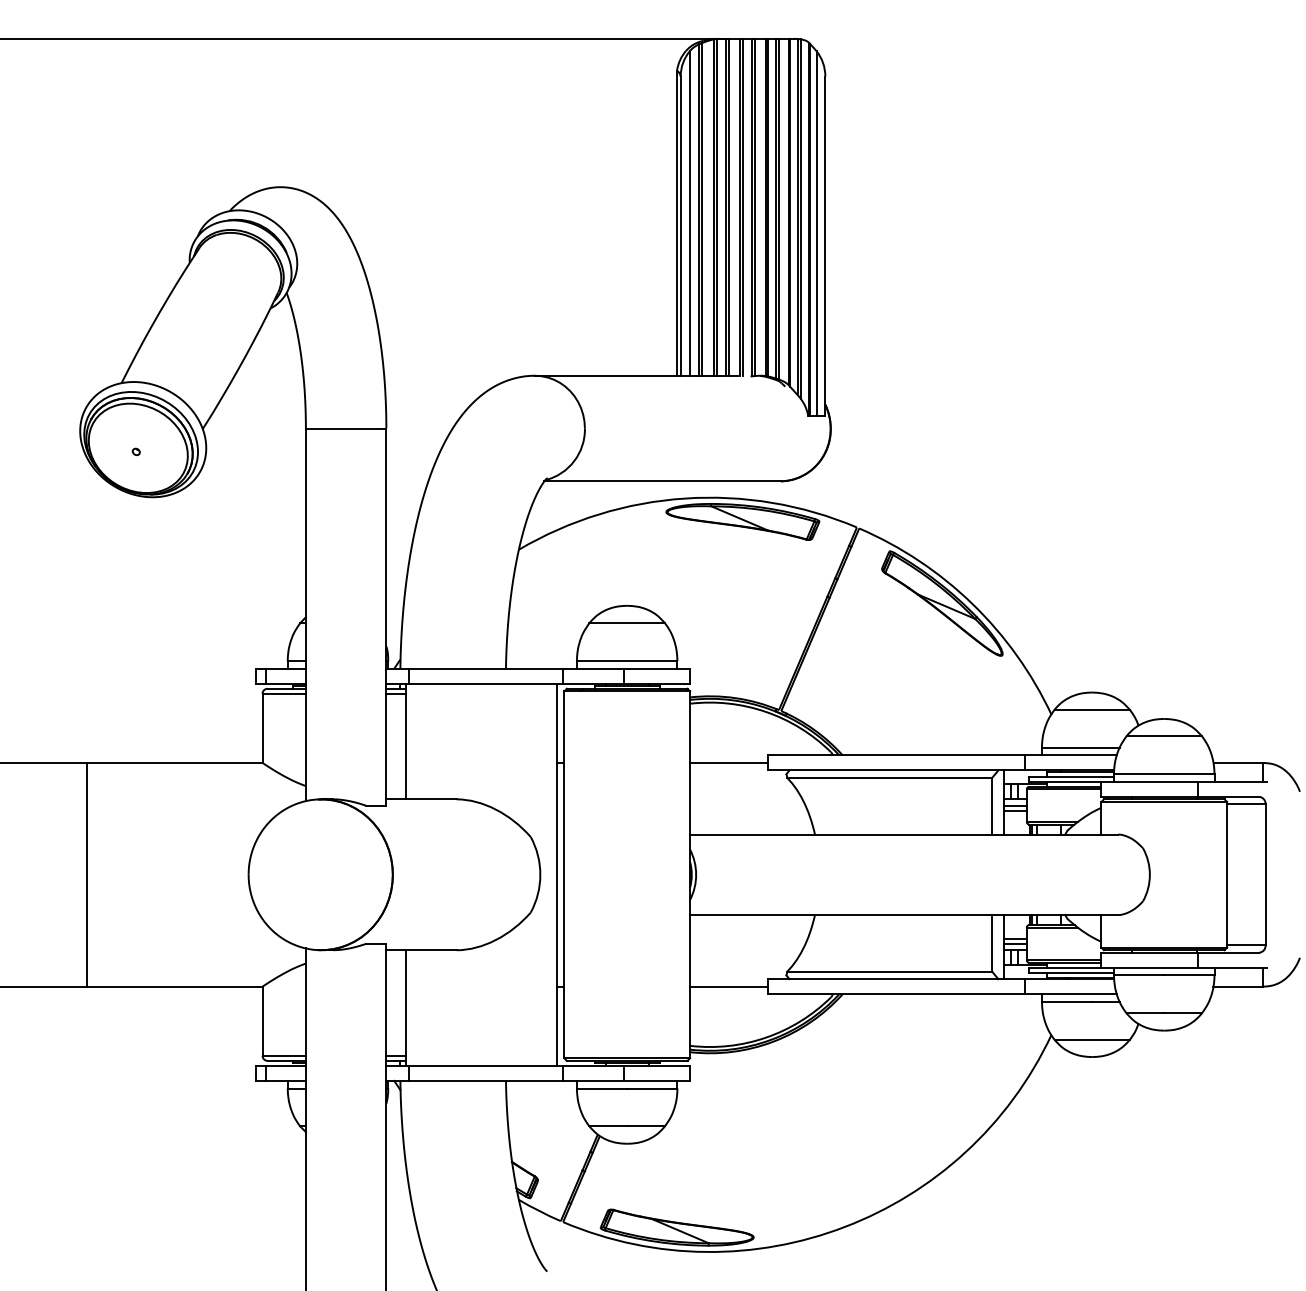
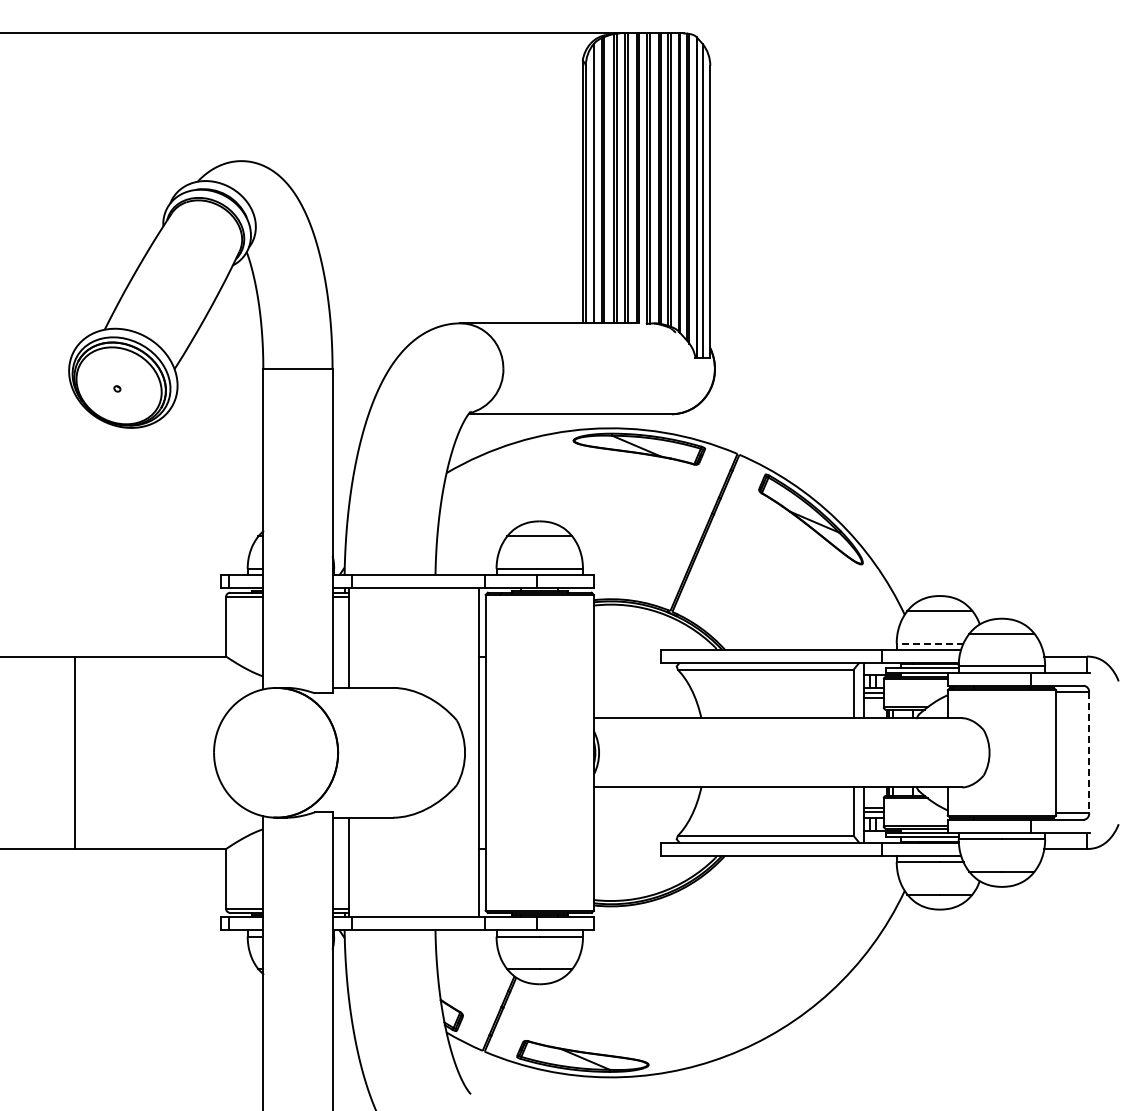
line: (1081, 747) -> (930, 643), solid -> dashed
line: (727, 762) -> (626, 656), removed
line: (1266, 874) -> (1089, 752), solid -> dashed
line: (727, 987) -> (626, 849), removed

